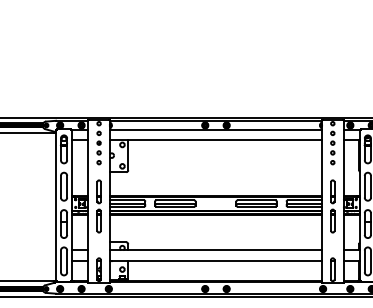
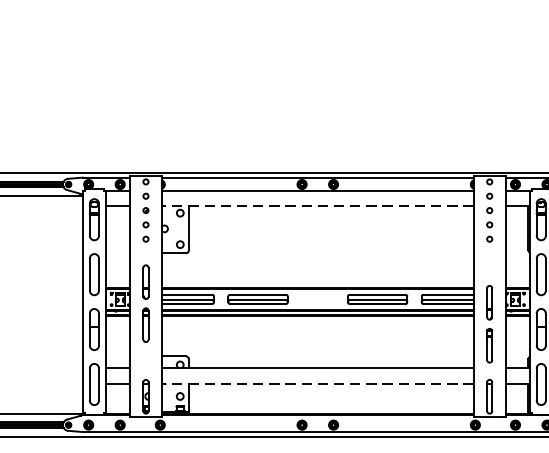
line: (215, 140) -> (317, 206), solid -> dashed
part: (332, 206) -> (489, 324), moved
line: (215, 260) -> (317, 383), solid -> dashed

